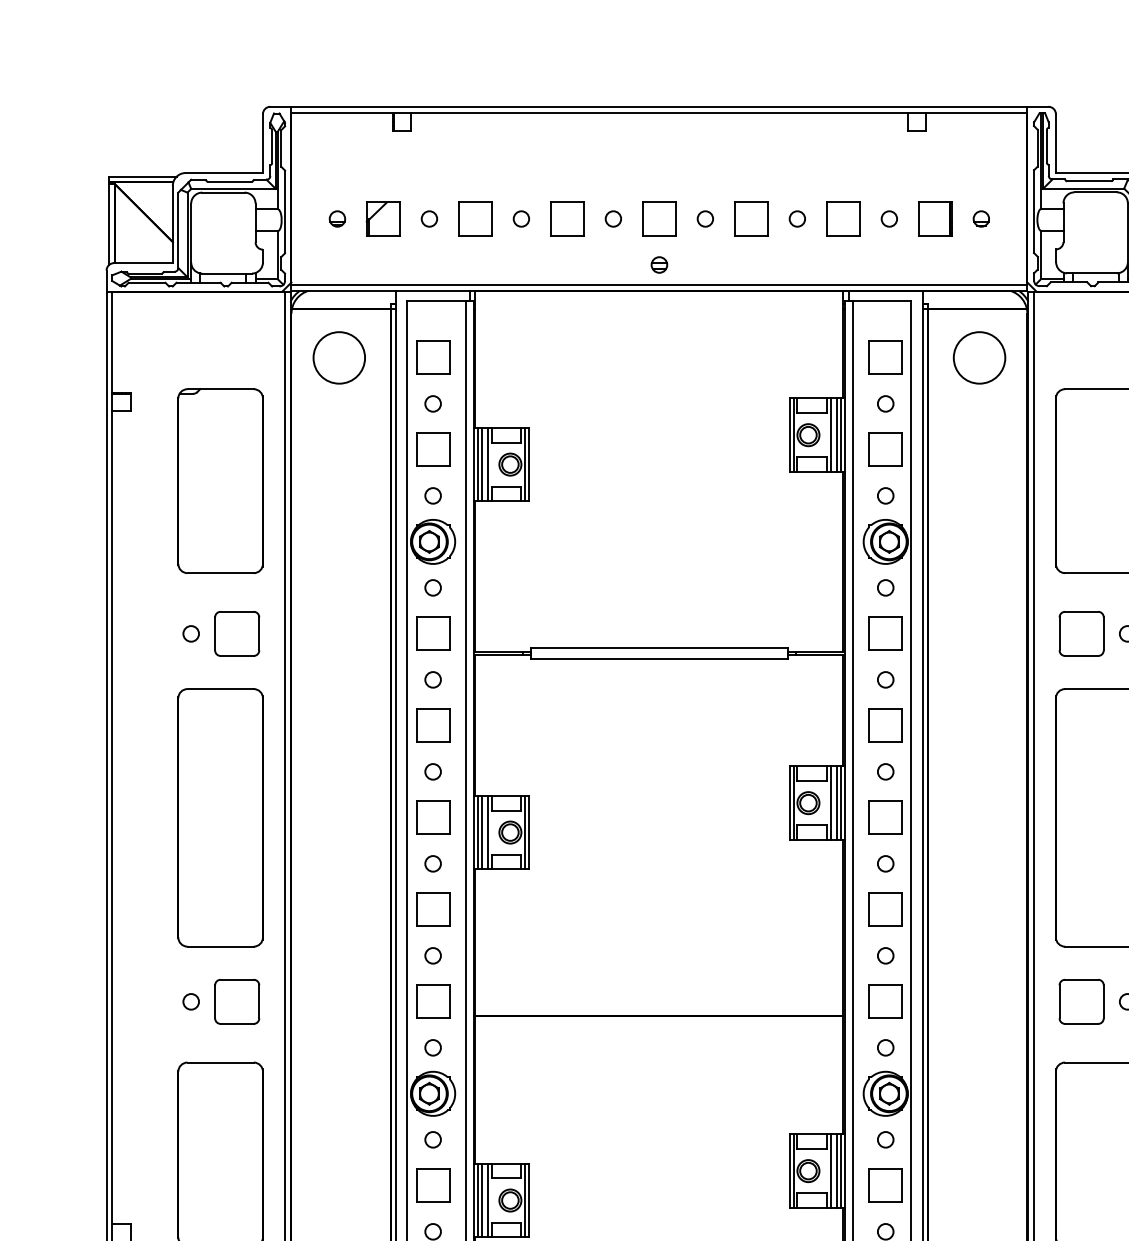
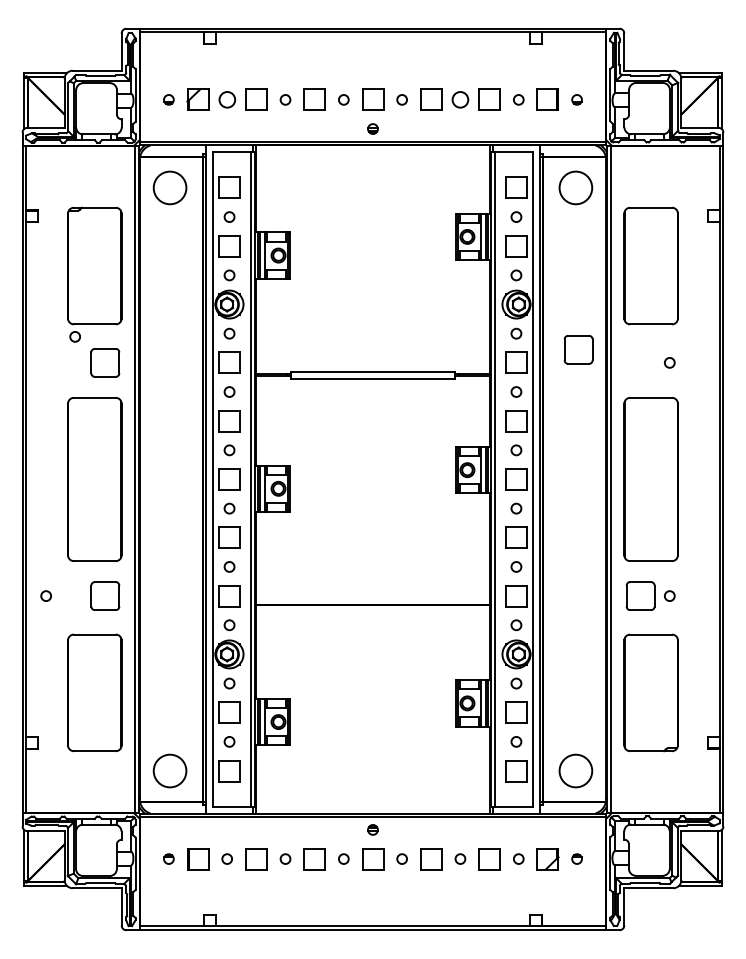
circle: (428, 218) -> (226, 99), size x1.6
circle: (797, 218) -> (460, 99), size x1.6
circle: (190, 633) -> (74, 336), moved
part: (1081, 633) -> (578, 349), moved
circle: (190, 1000) -> (45, 595), moved

